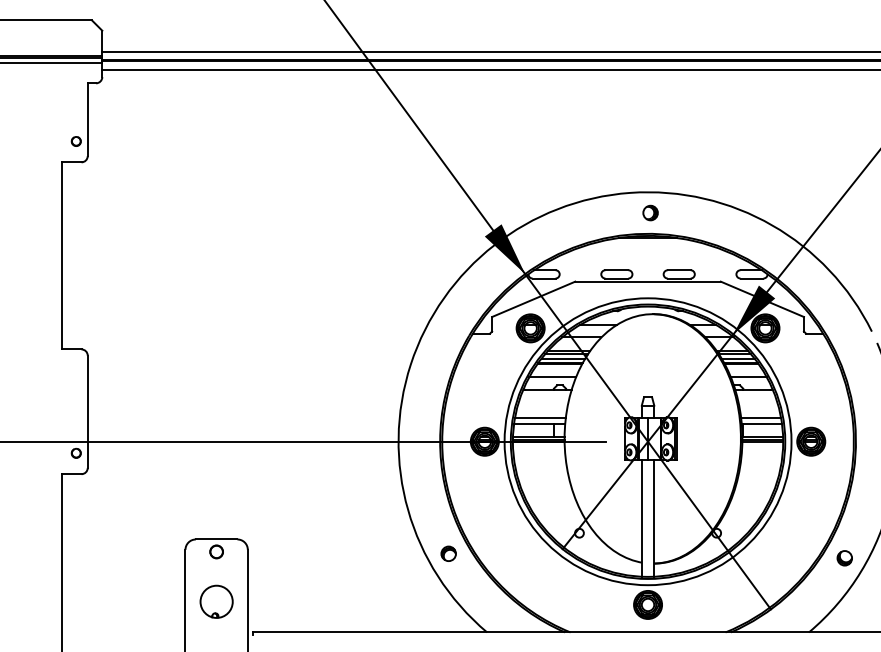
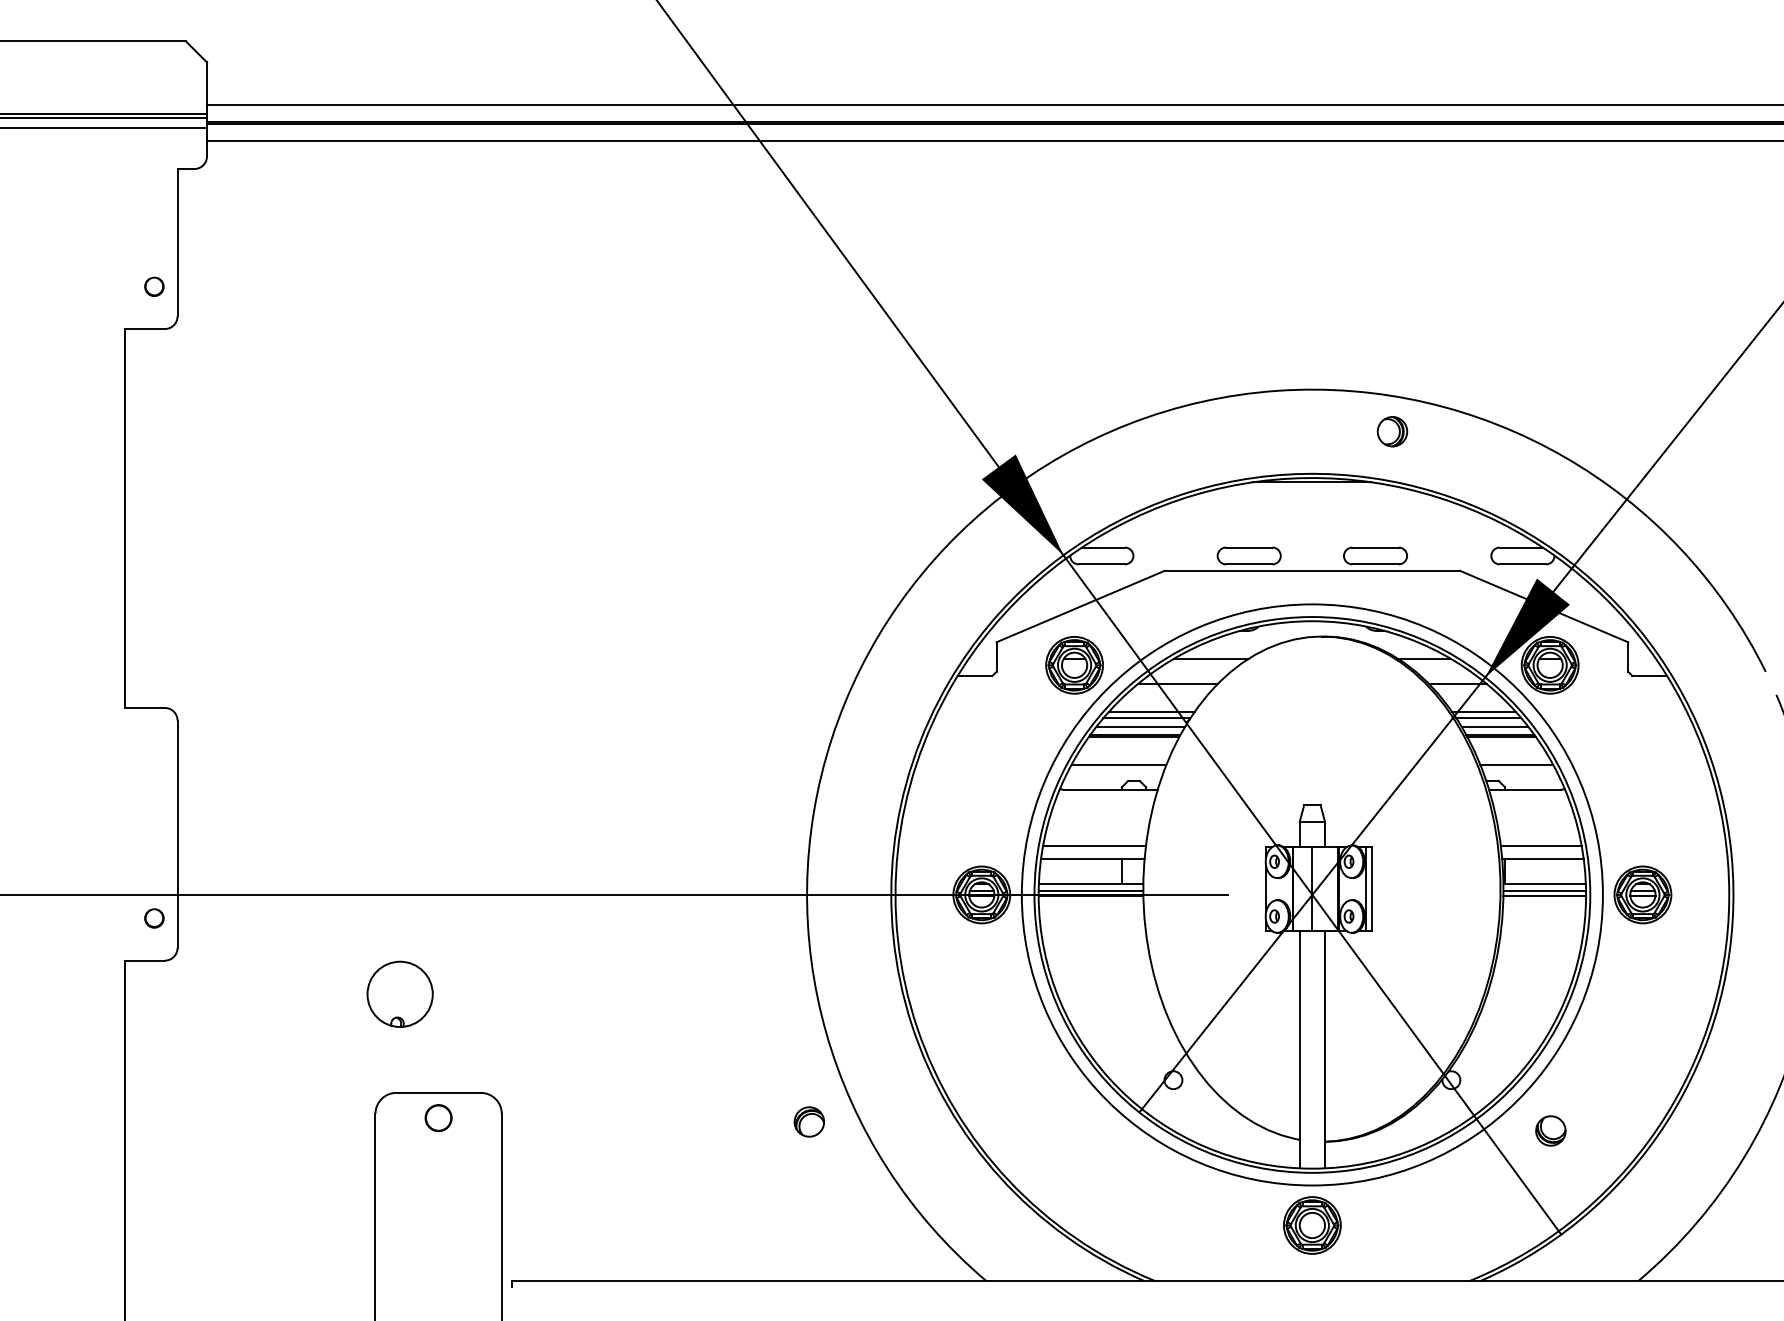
part: (650, 212) -> (1392, 430), moved
part: (448, 553) -> (808, 1121), moved
part: (844, 558) -> (1550, 1131), moved
part: (216, 601) -> (399, 993), moved

